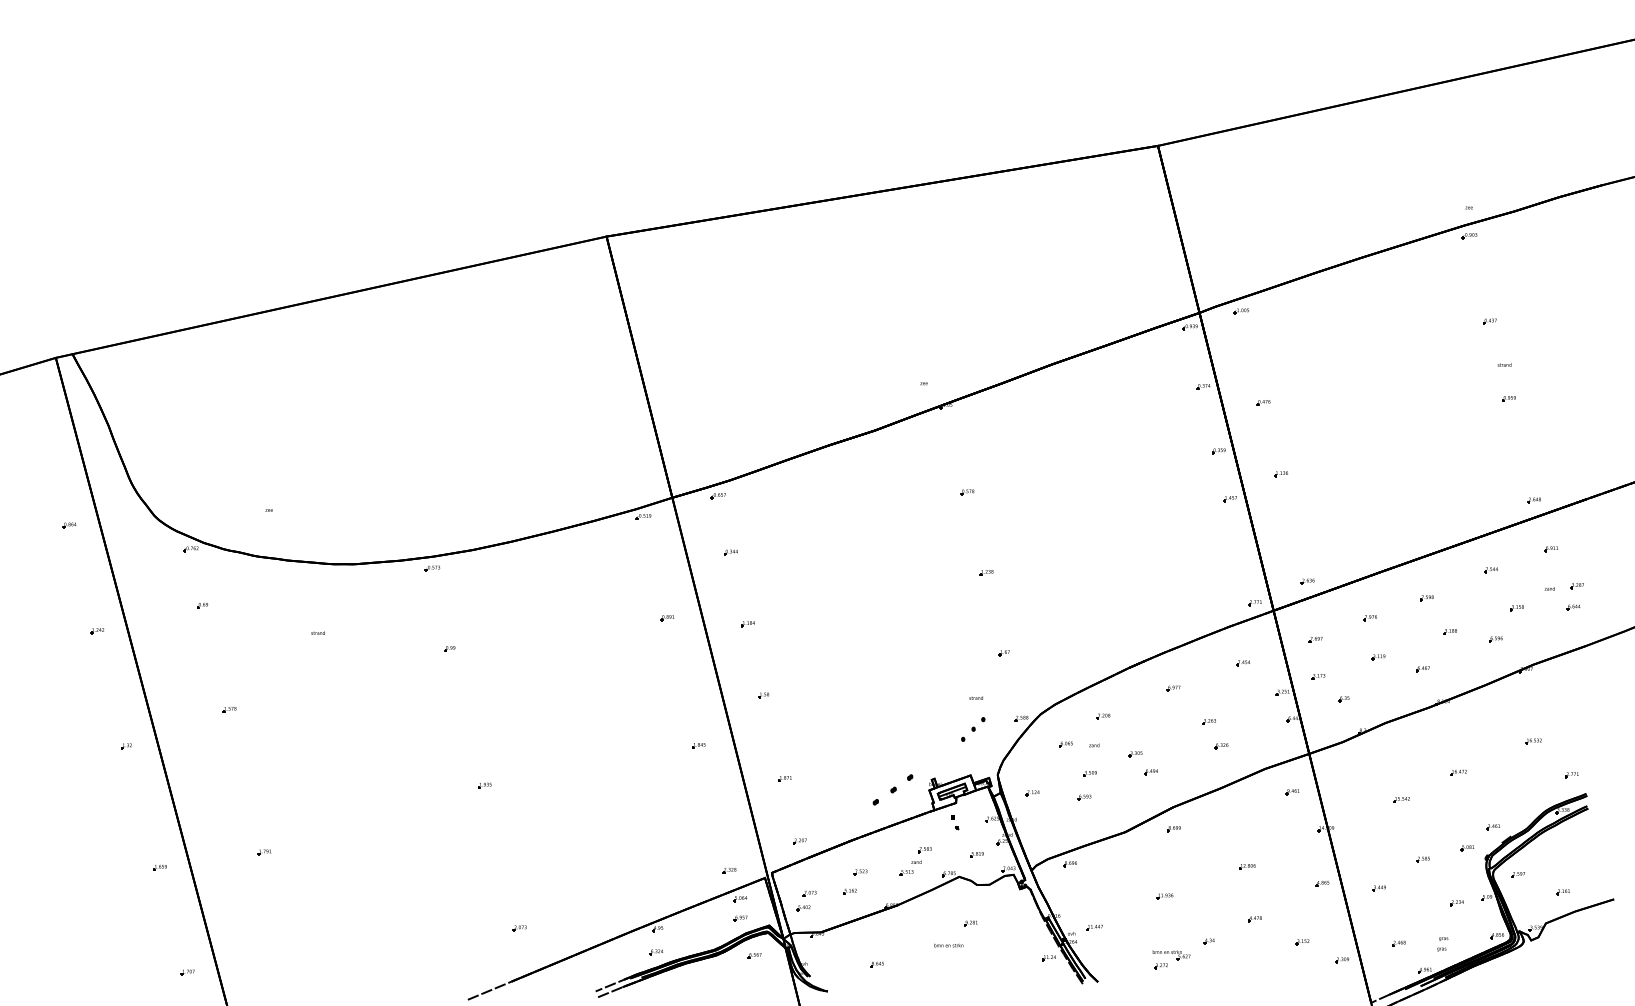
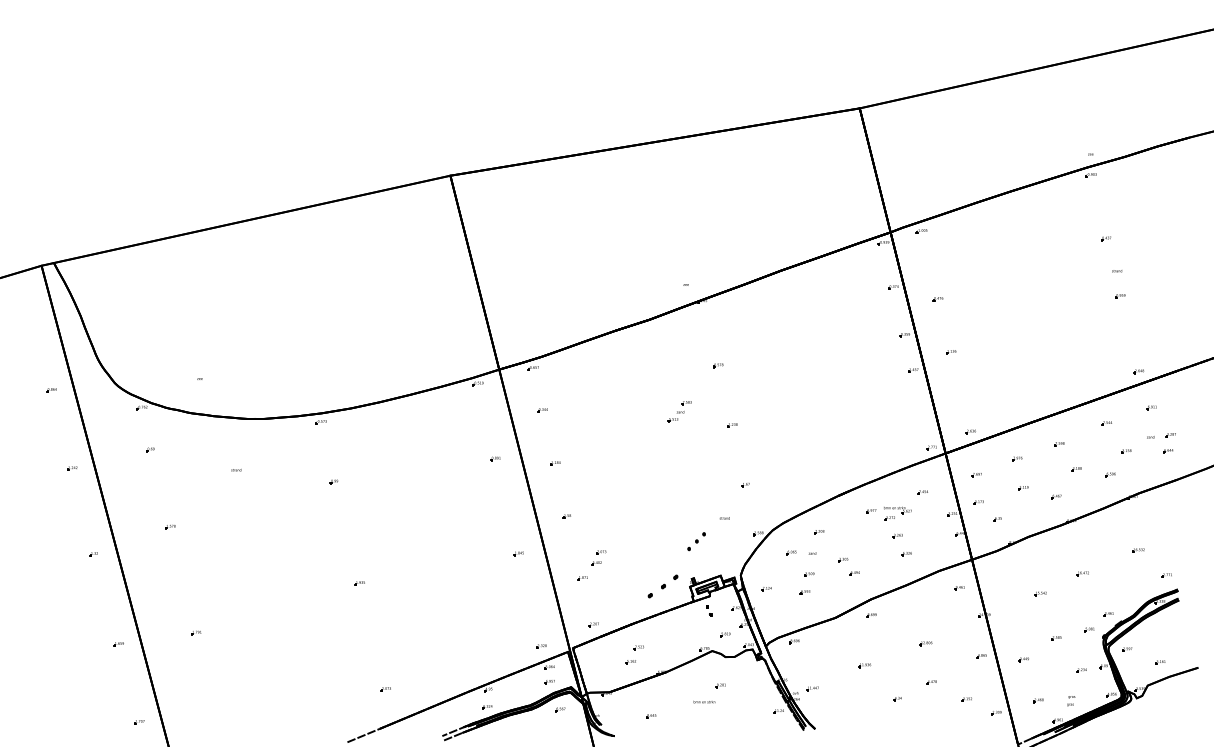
part: (973, 729) -> (696, 541), moved
part: (915, 861) -> (679, 411), moved
part: (806, 900) -> (598, 557), moved
part: (1171, 959) -> (897, 513), moved

